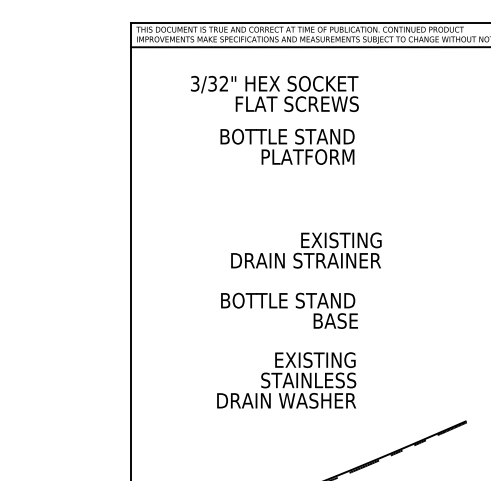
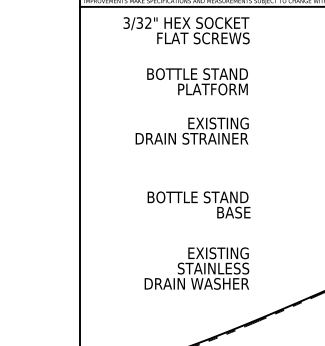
text: (274, 93) -> (186, 30), moved
text: (306, 250) -> (192, 131), moved
text: (286, 380) -> (196, 268), moved

